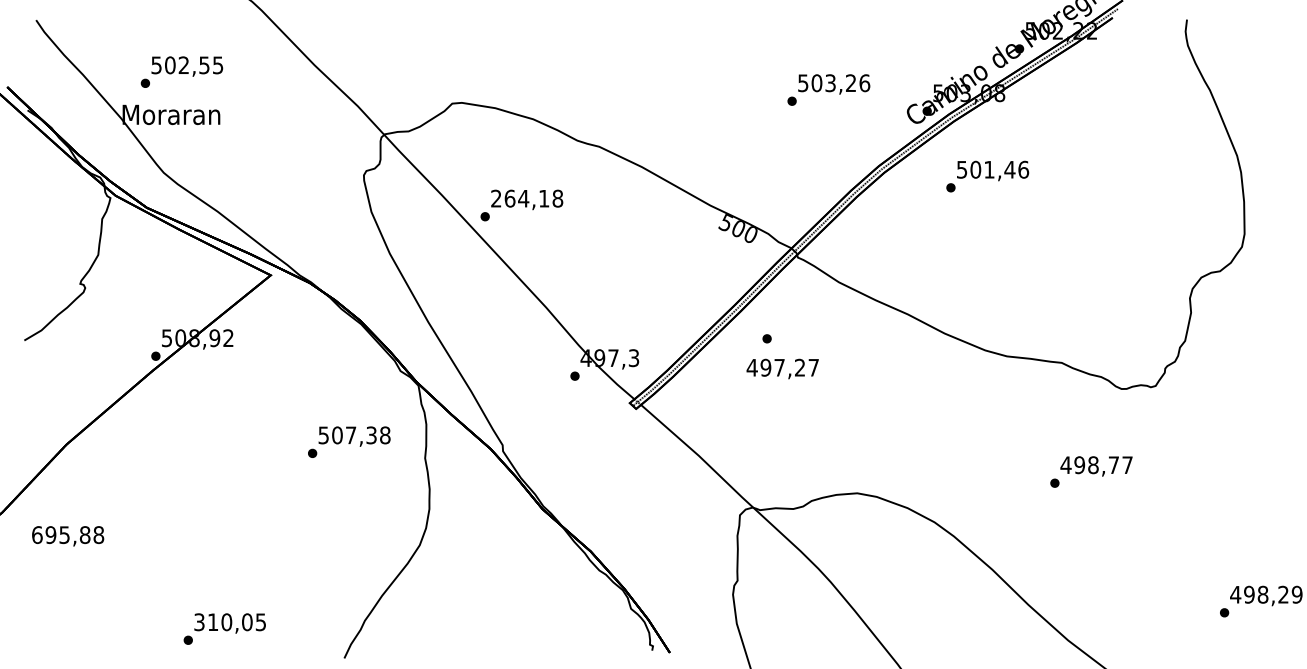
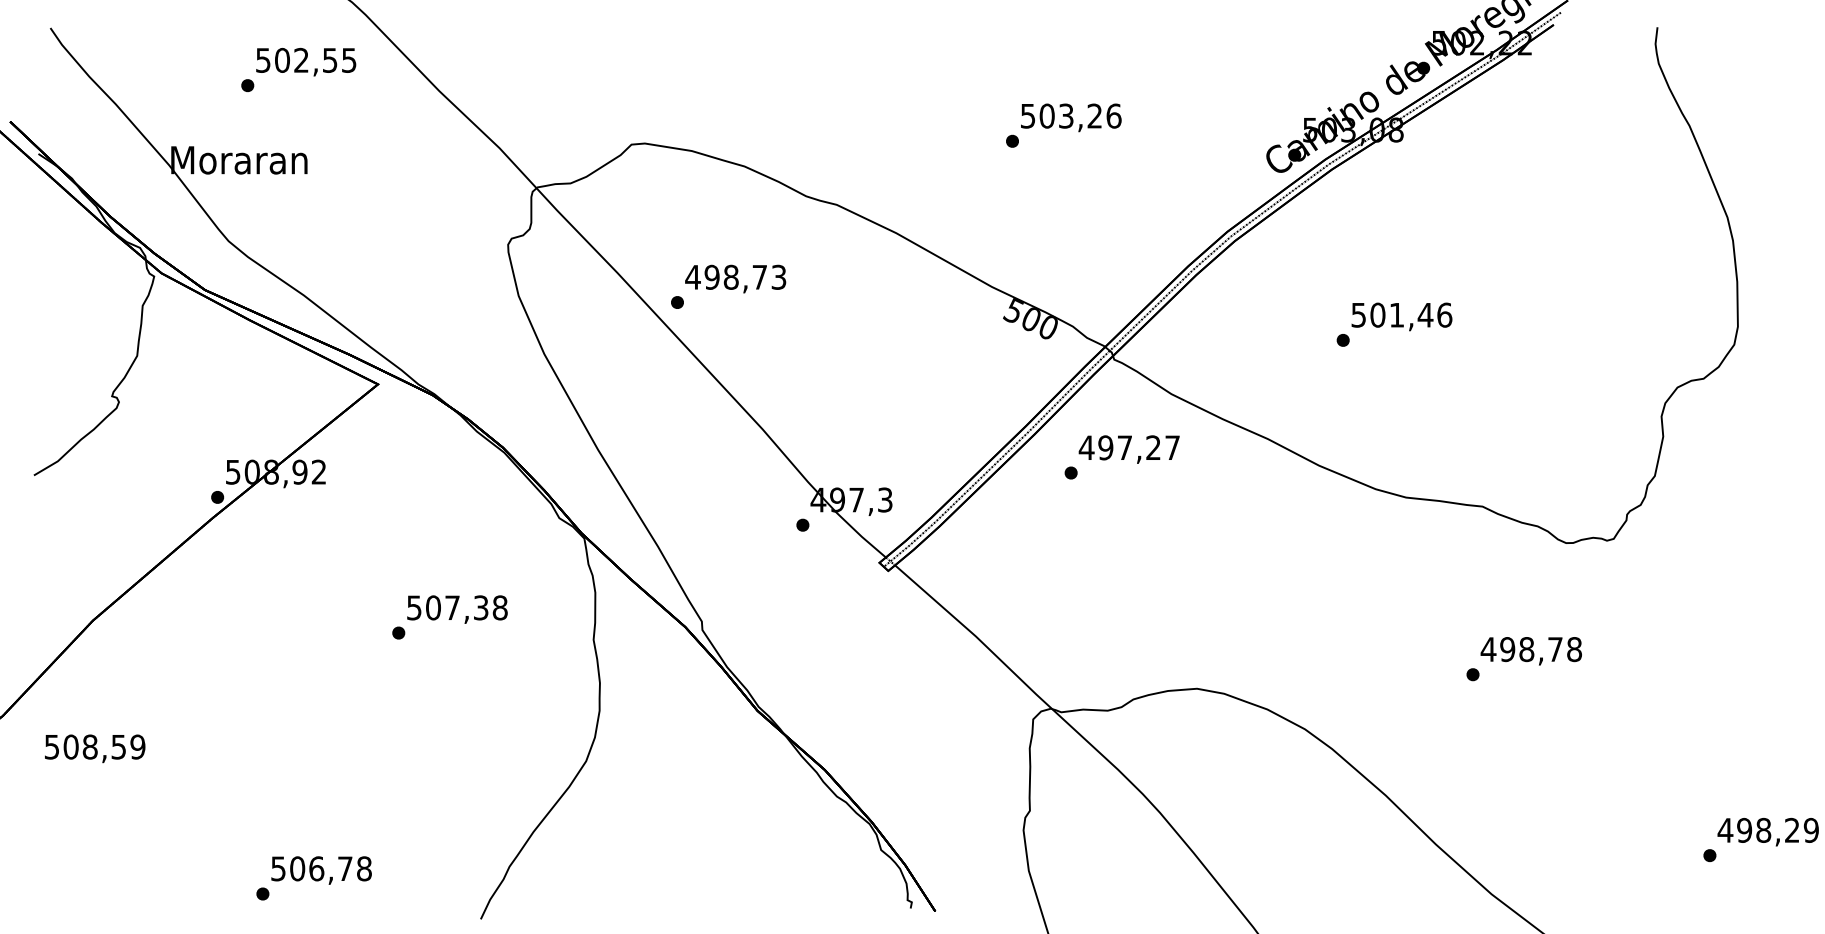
text: (181, 71) -> (298, 69), moved
text: (828, 89) -> (1063, 124), moved
text: (987, 176) -> (1394, 324), moved
text: (526, 198) -> (735, 277), 264,18 -> 498,73
text: (782, 368) -> (1128, 448), moved
text: (349, 441) -> (450, 616), moved
text: (1127, 465) -> (1574, 649), 498,77 -> 498,78
text: (68, 535) -> (95, 747), 695,88 -> 508,59
text: (230, 622) -> (321, 869), 310,05 -> 506,78

